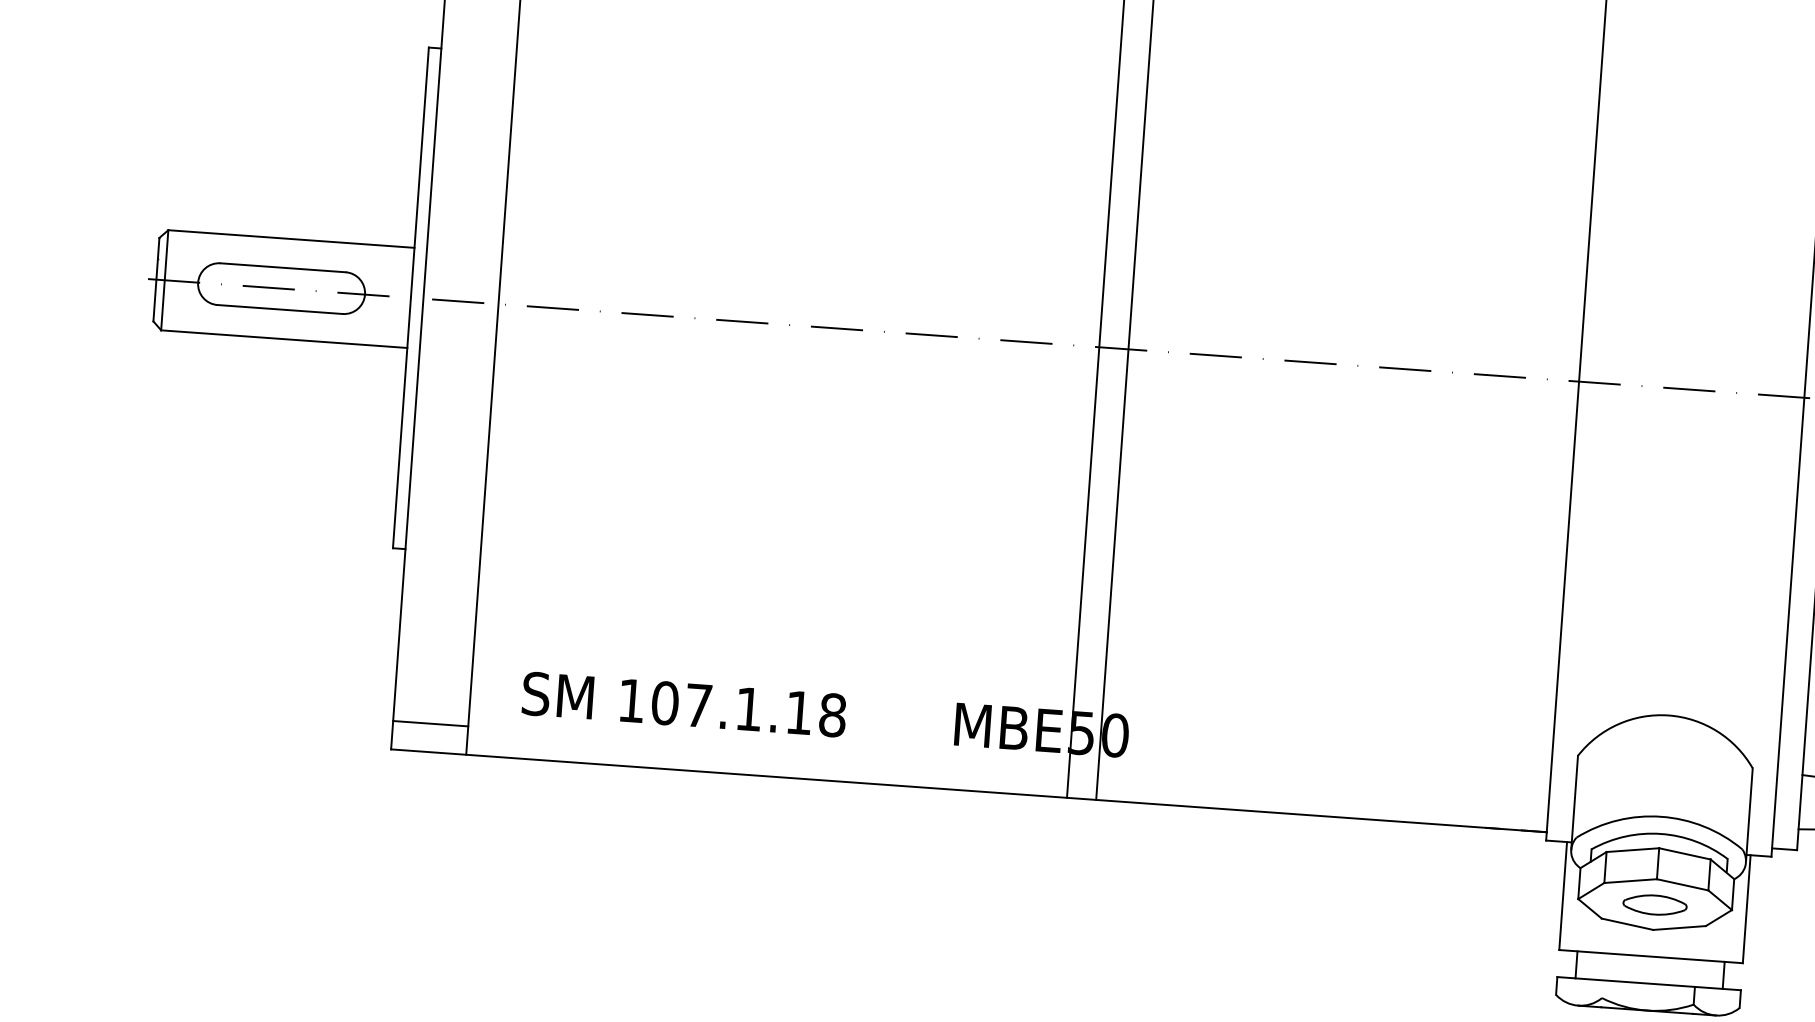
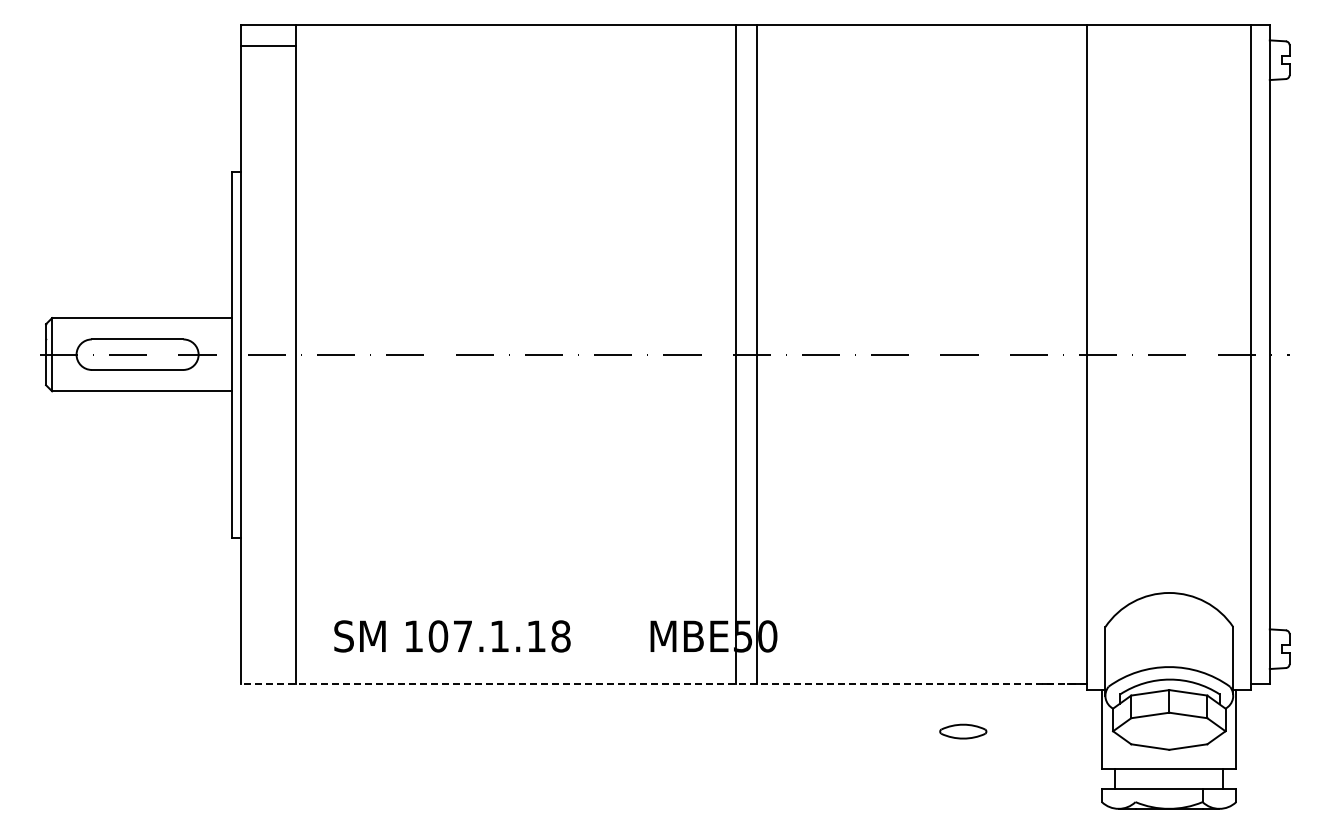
line: (430, 723) -> (268, 663), removed
line: (969, 791) -> (664, 684), solid -> dashed
part: (1655, 904) -> (963, 731), moved

